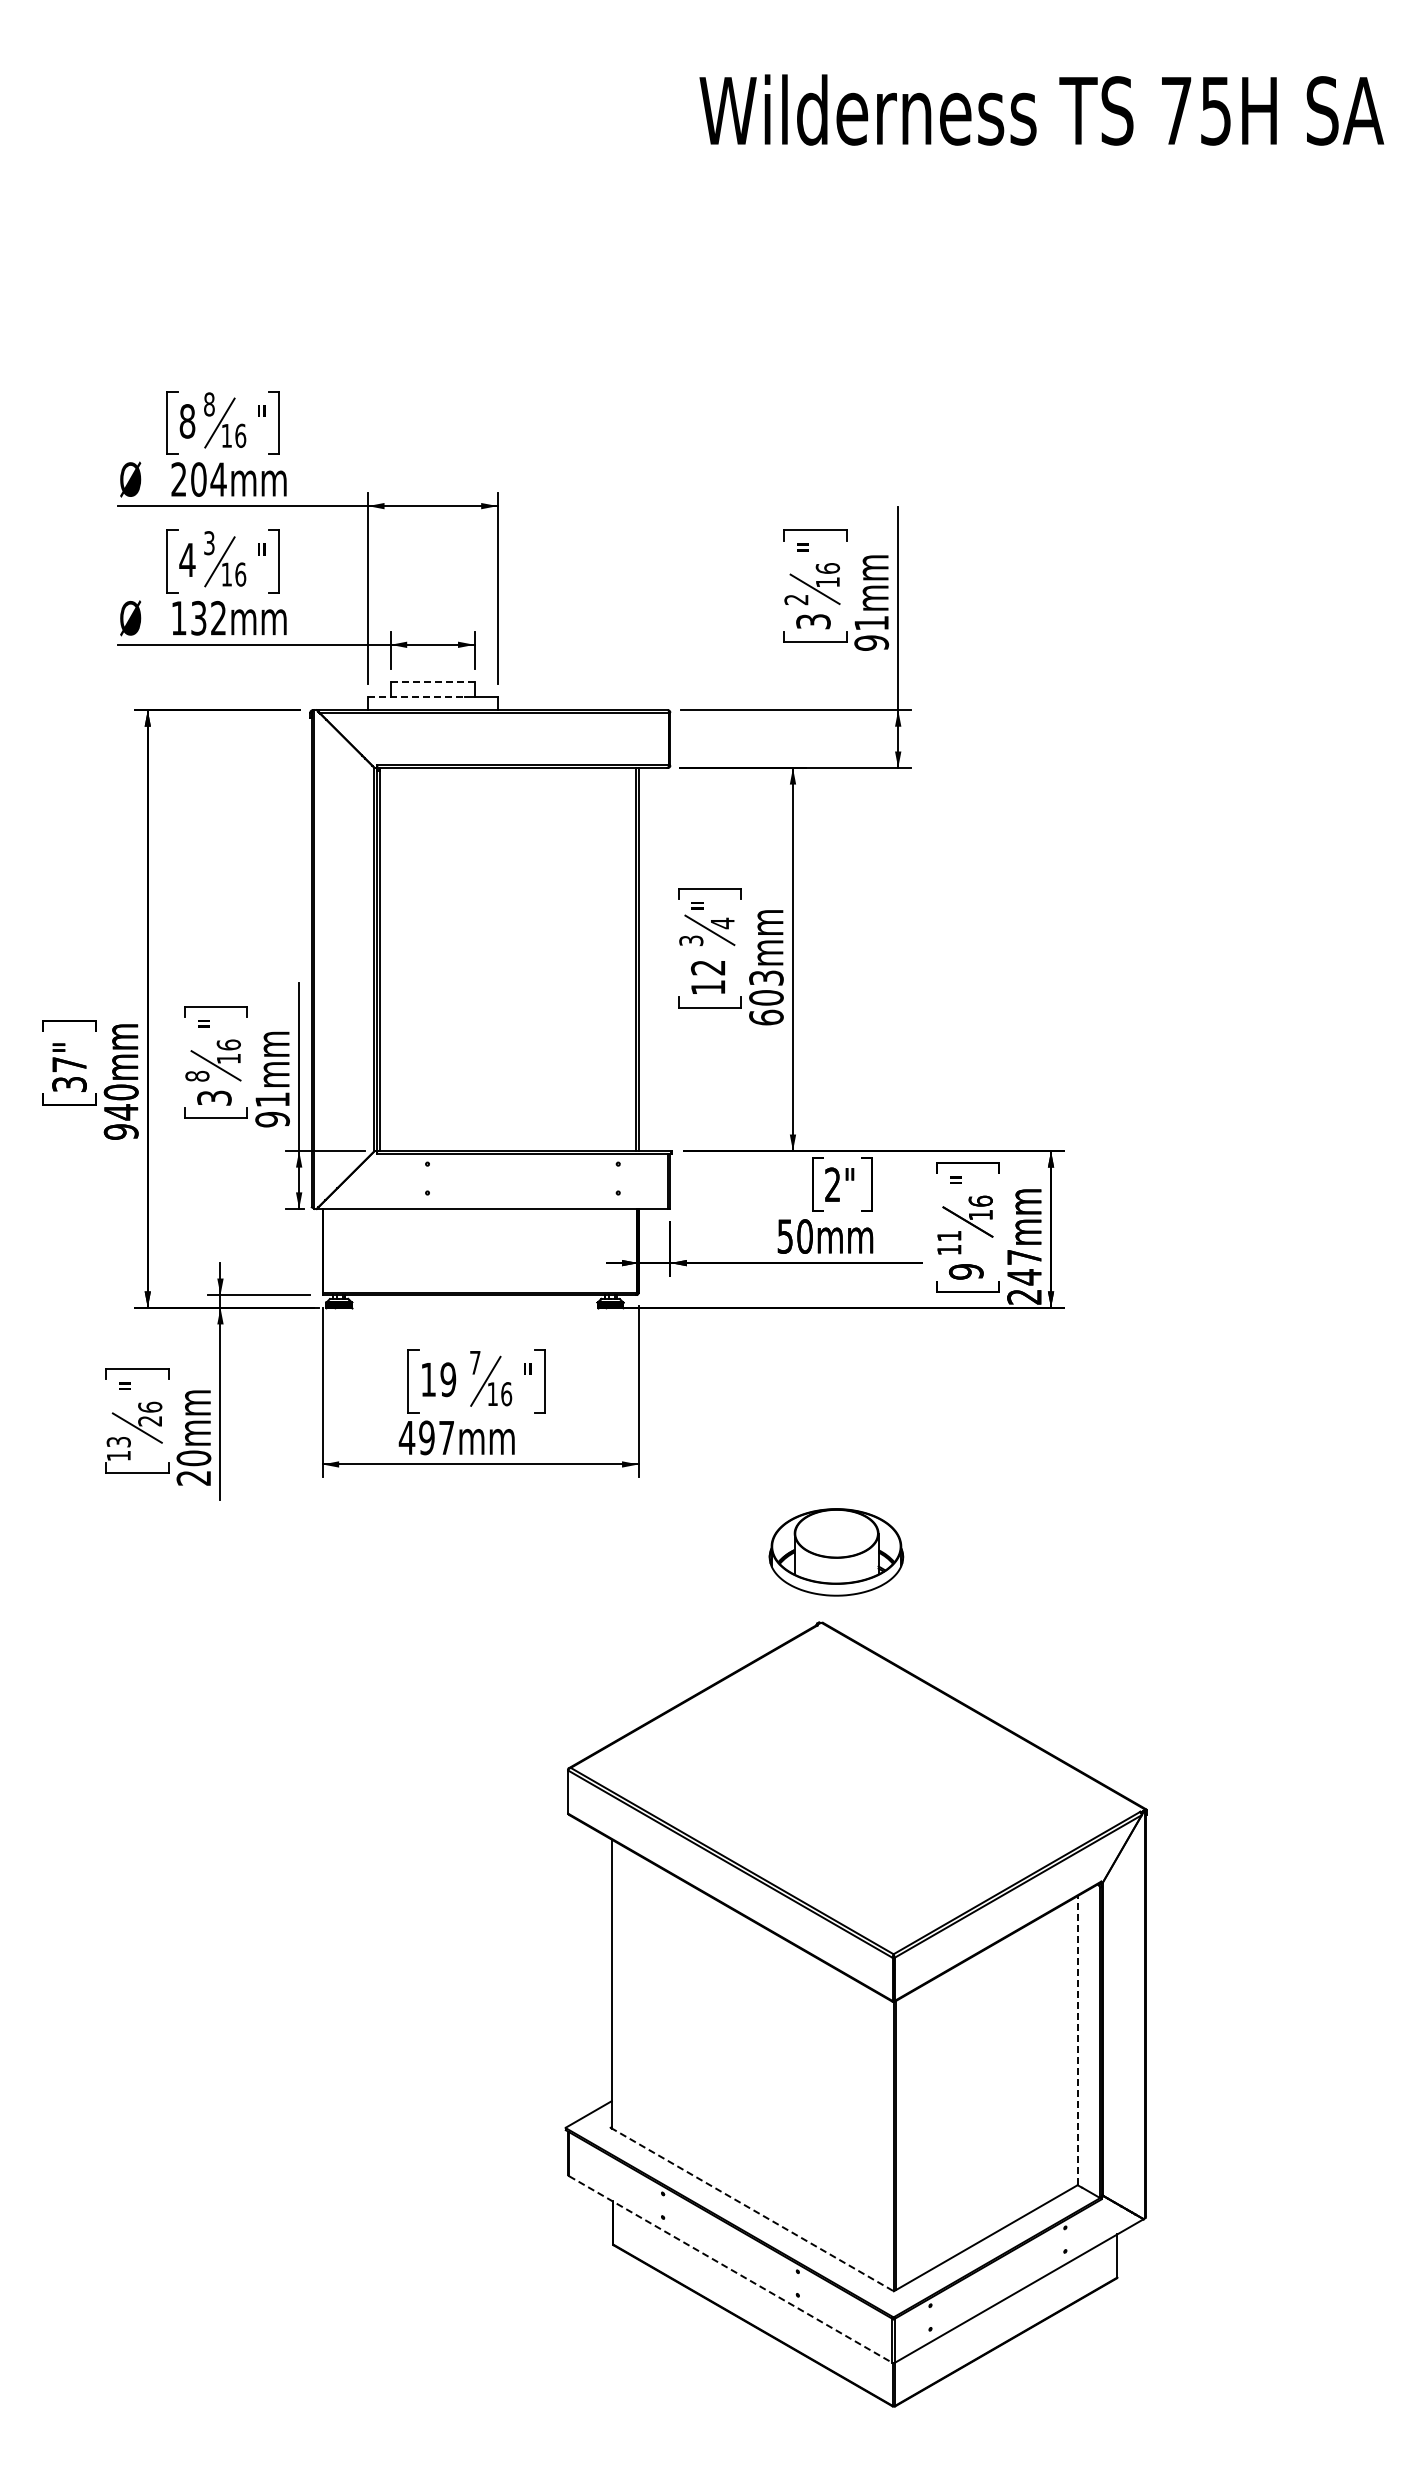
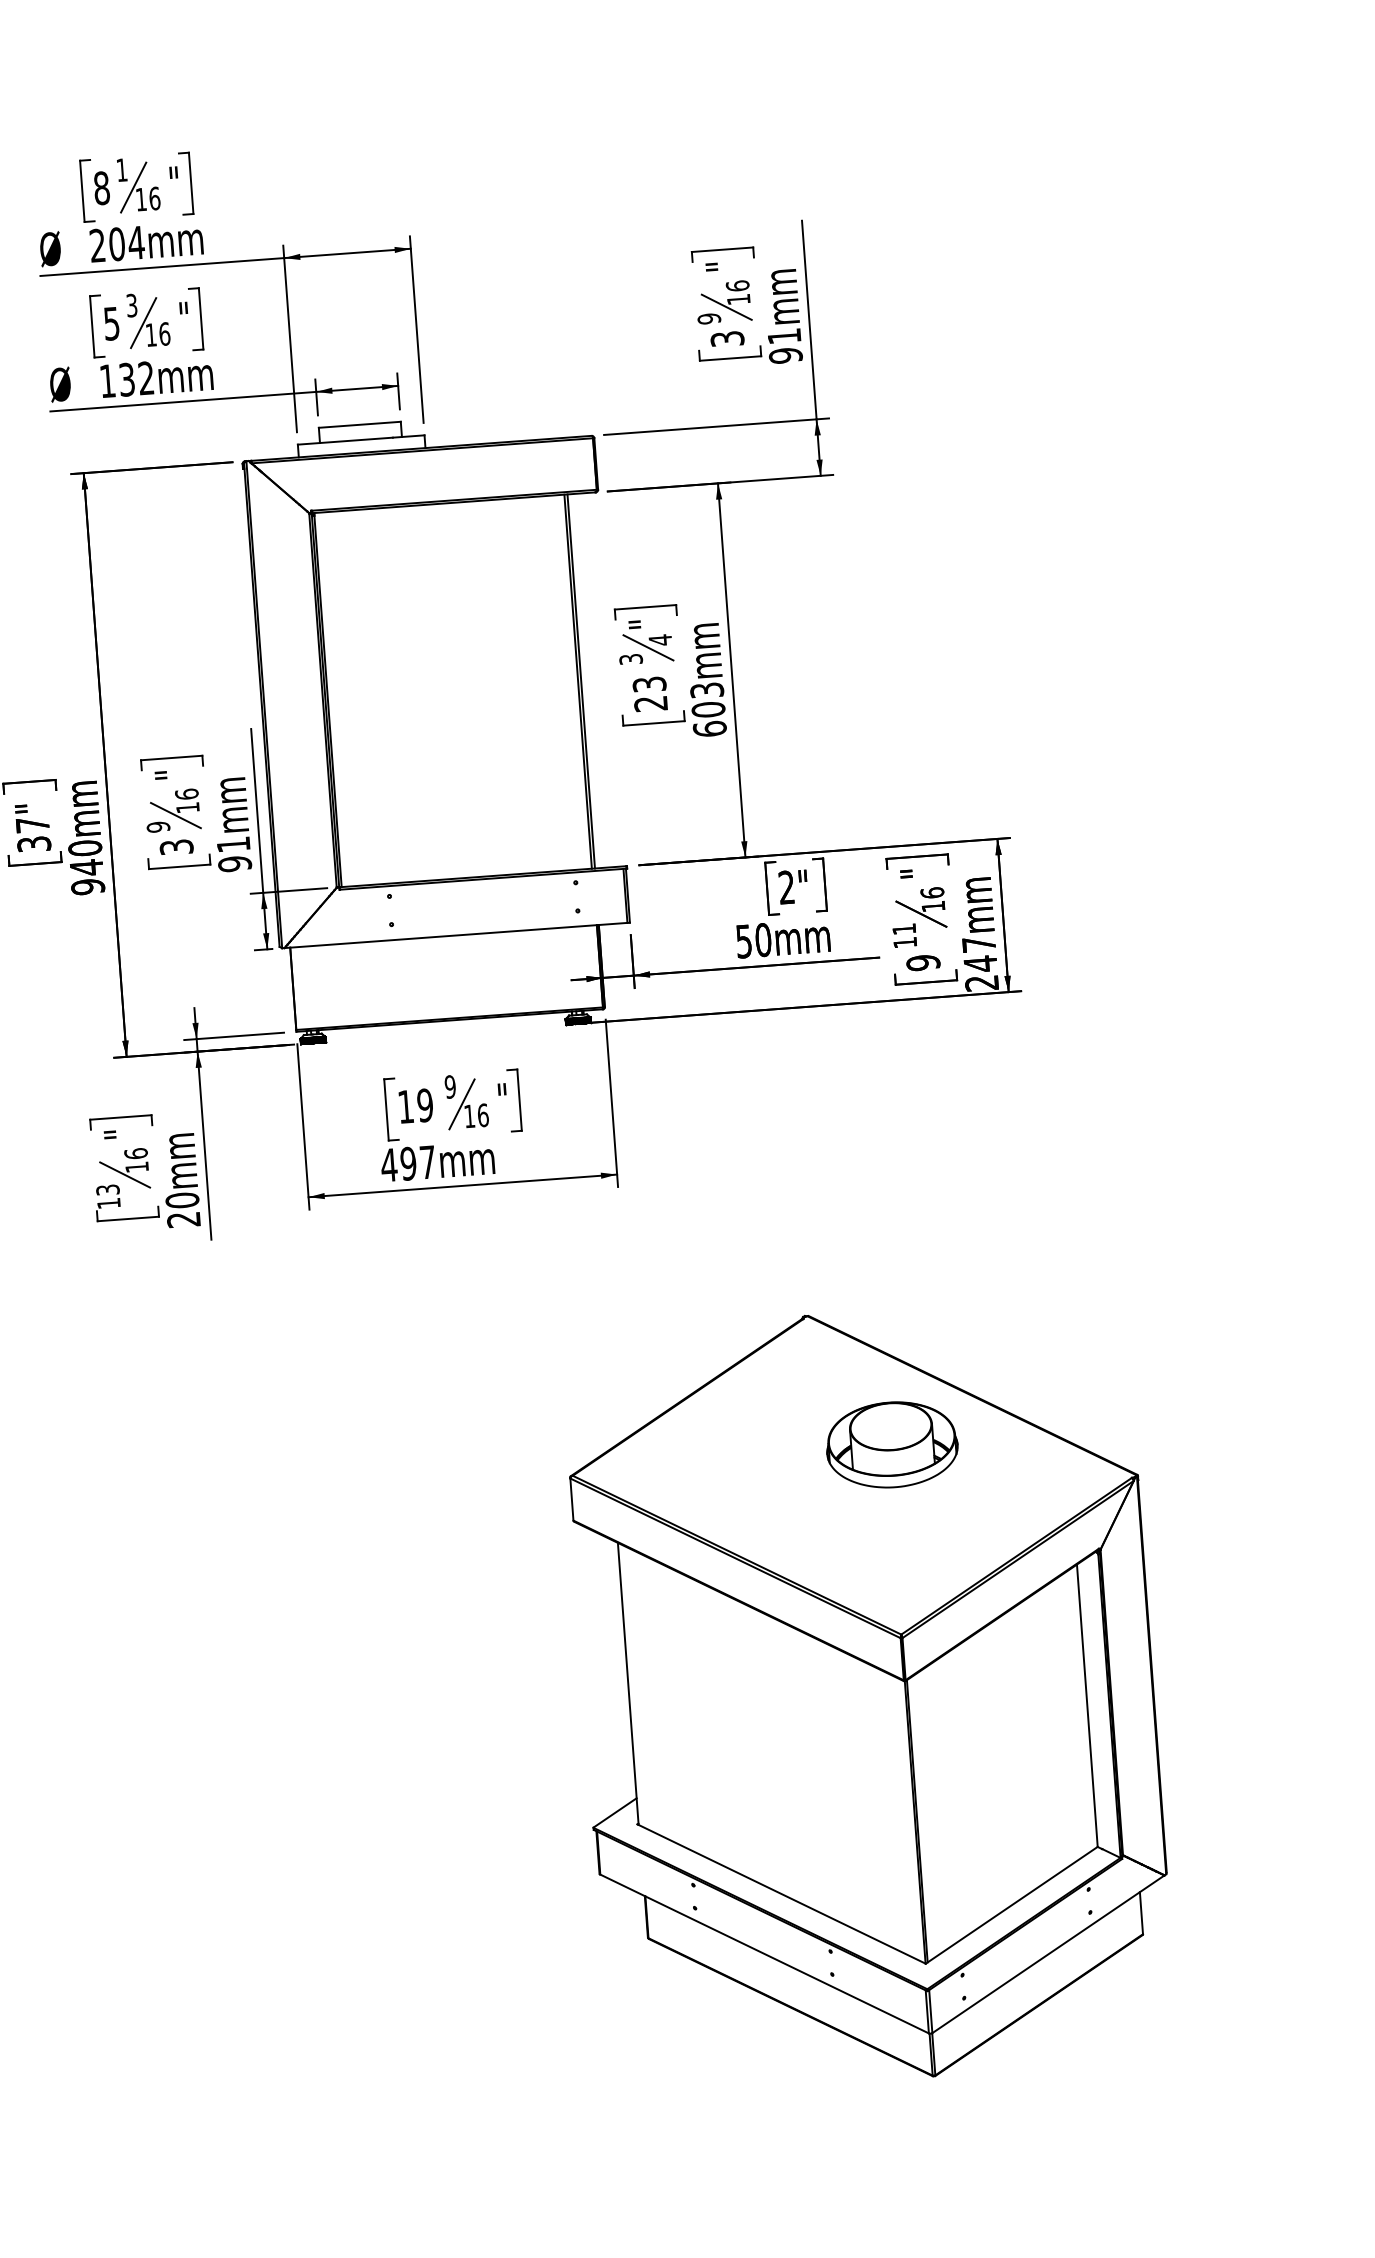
text: (209, 404) -> (122, 170), 8 -> 1
text: (187, 560) -> (111, 324), 4 -> 5
text: (796, 599) -> (709, 318), 2 -> 9
line: (432, 681) -> (359, 424), dashed -> solid
line: (416, 697) -> (345, 441), dashed -> solid
text: (707, 977) -> (649, 694), 12 -> 23
text: (197, 1075) -> (158, 826), 8 -> 9
text: (474, 1362) -> (449, 1086), 7 -> 9
text: (149, 1421) -> (136, 1167), 26 -> 16
part: (836, 1552) -> (892, 1445), moved
line: (1077, 2040) -> (1087, 1705), dashed -> solid
line: (752, 2209) -> (781, 1893), dashed -> solid
line: (730, 2269) -> (764, 1954), dashed -> solid

